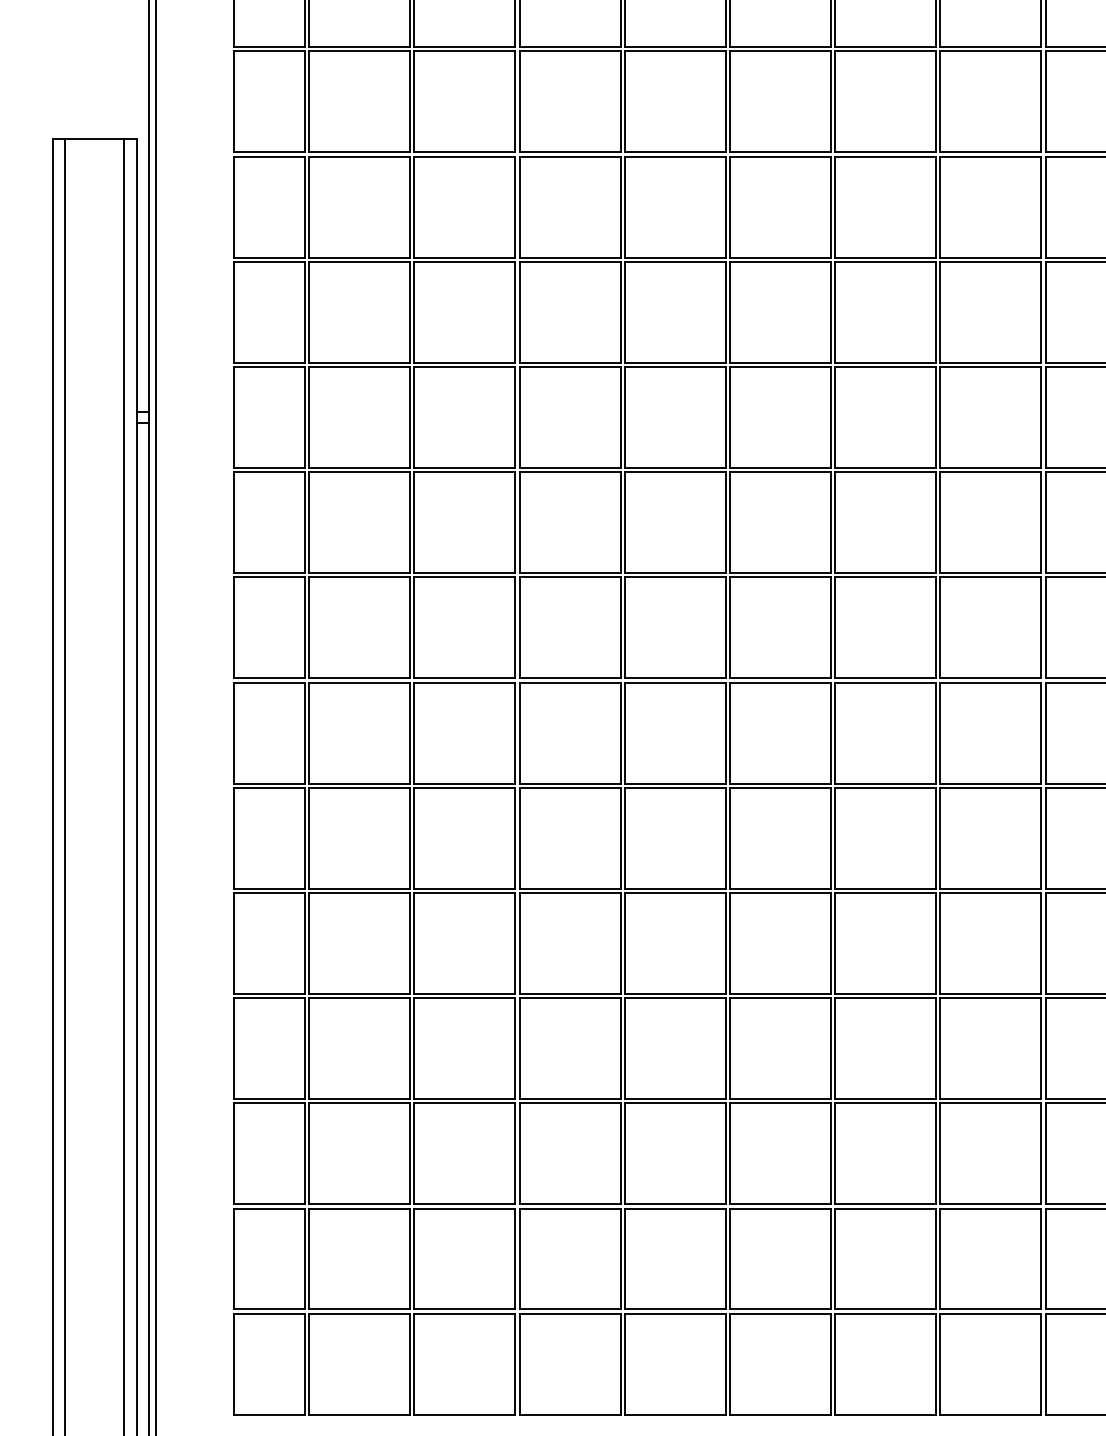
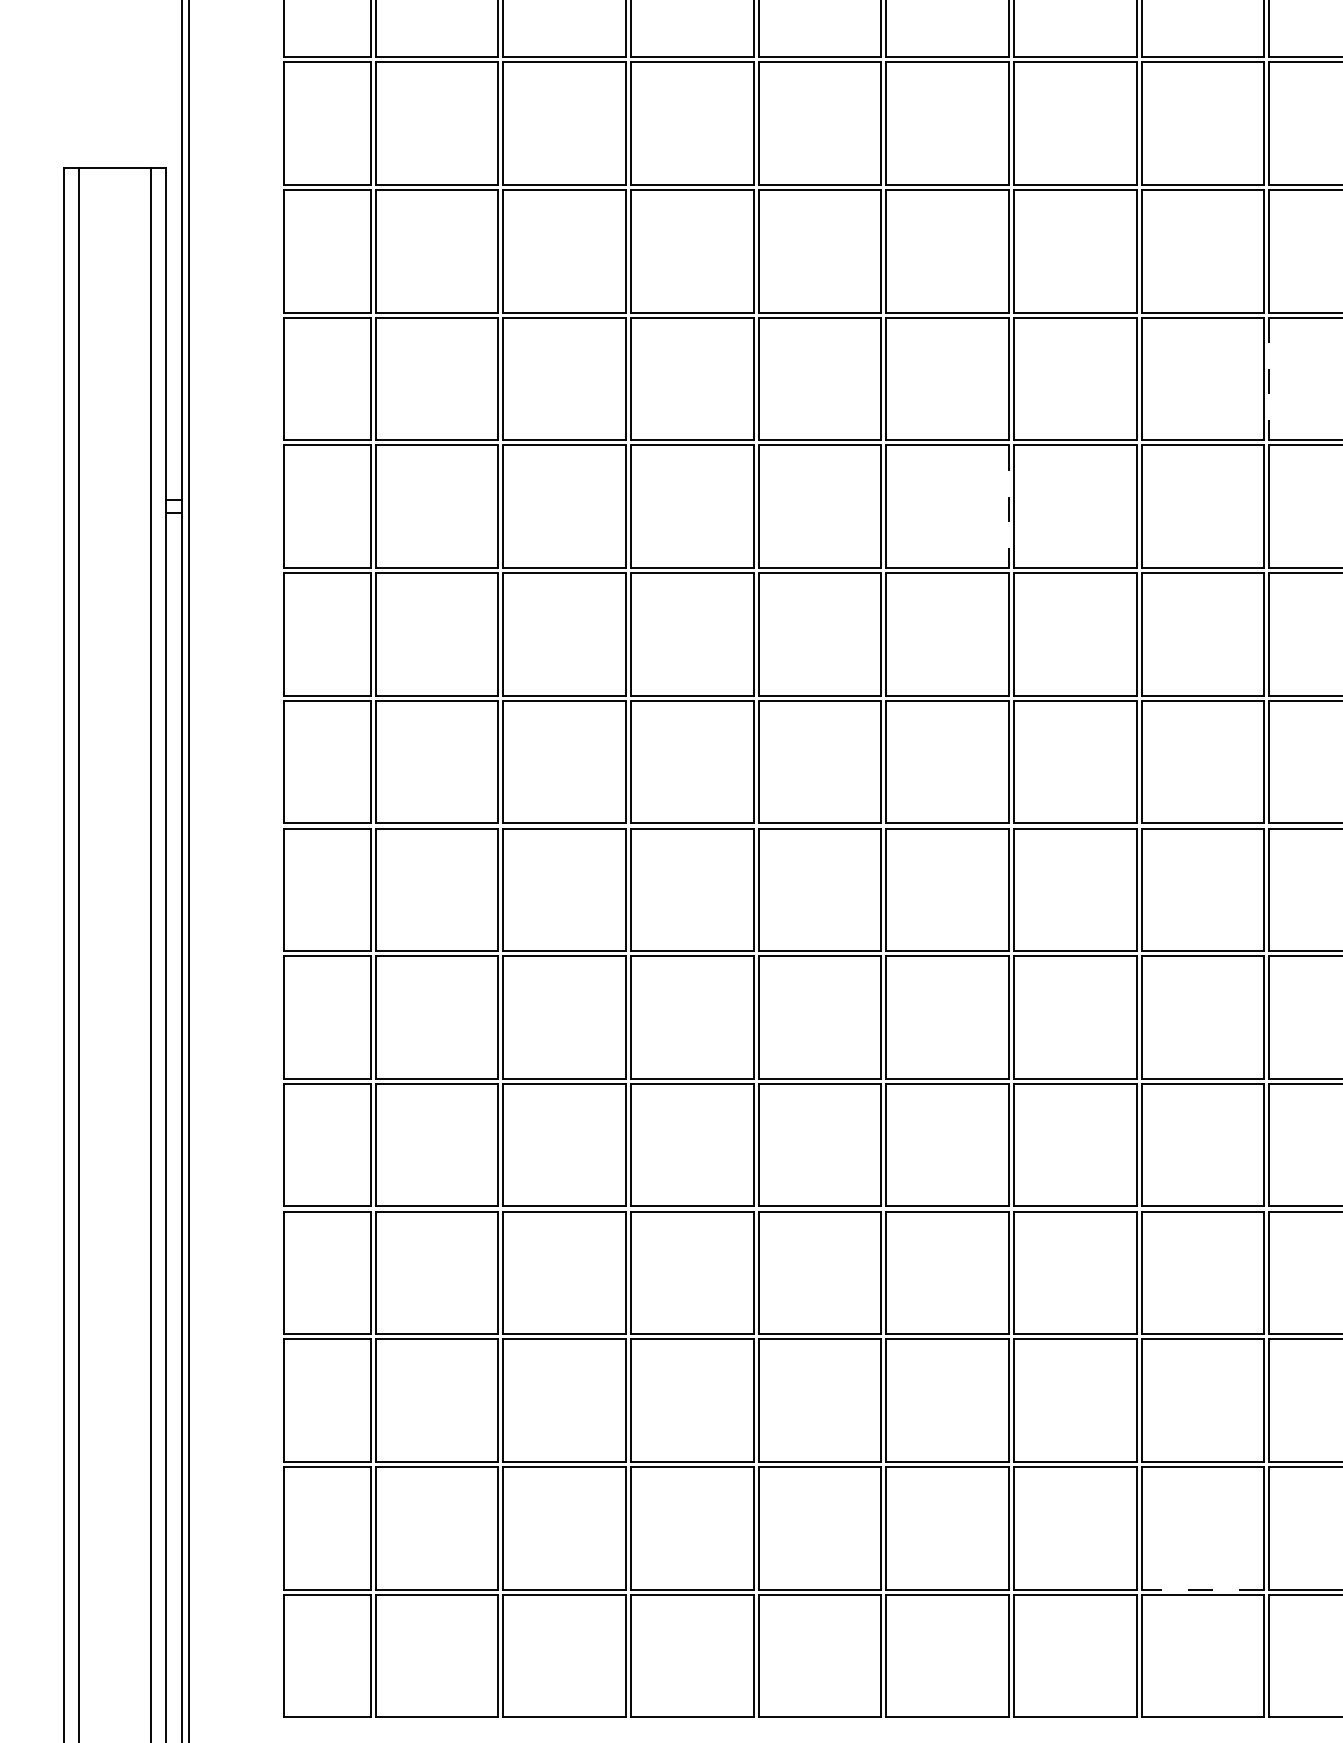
line: (1045, 312) -> (1269, 379), solid -> dashed
line: (830, 418) -> (1008, 507), solid -> dashed
line: (990, 1309) -> (1202, 1589), solid -> dashed

